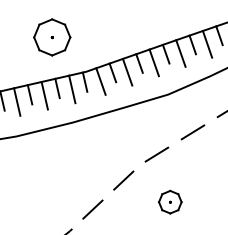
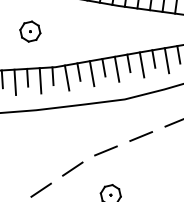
part: (51, 36) -> (29, 30), size x0.62

